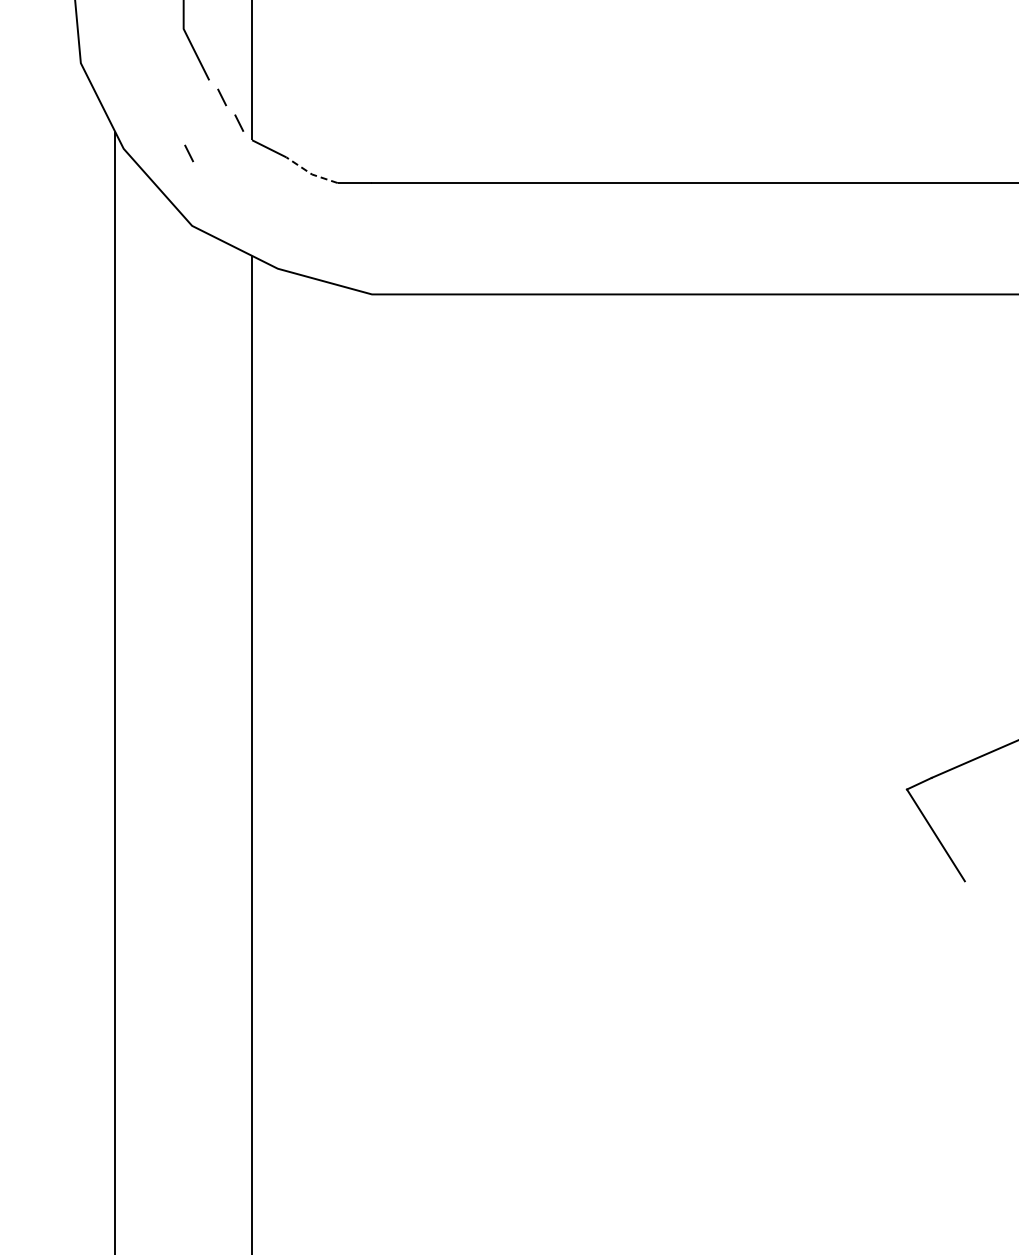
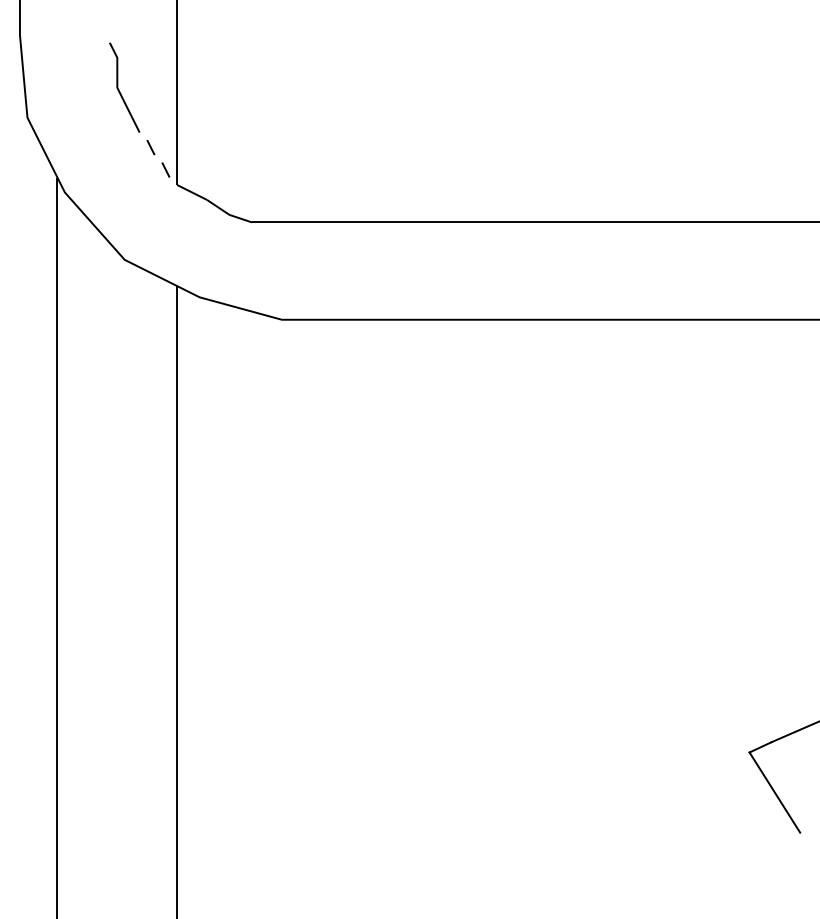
line: (188, 153) -> (121, 196), removed
line: (311, 173) -> (229, 214), dashed -> solid

